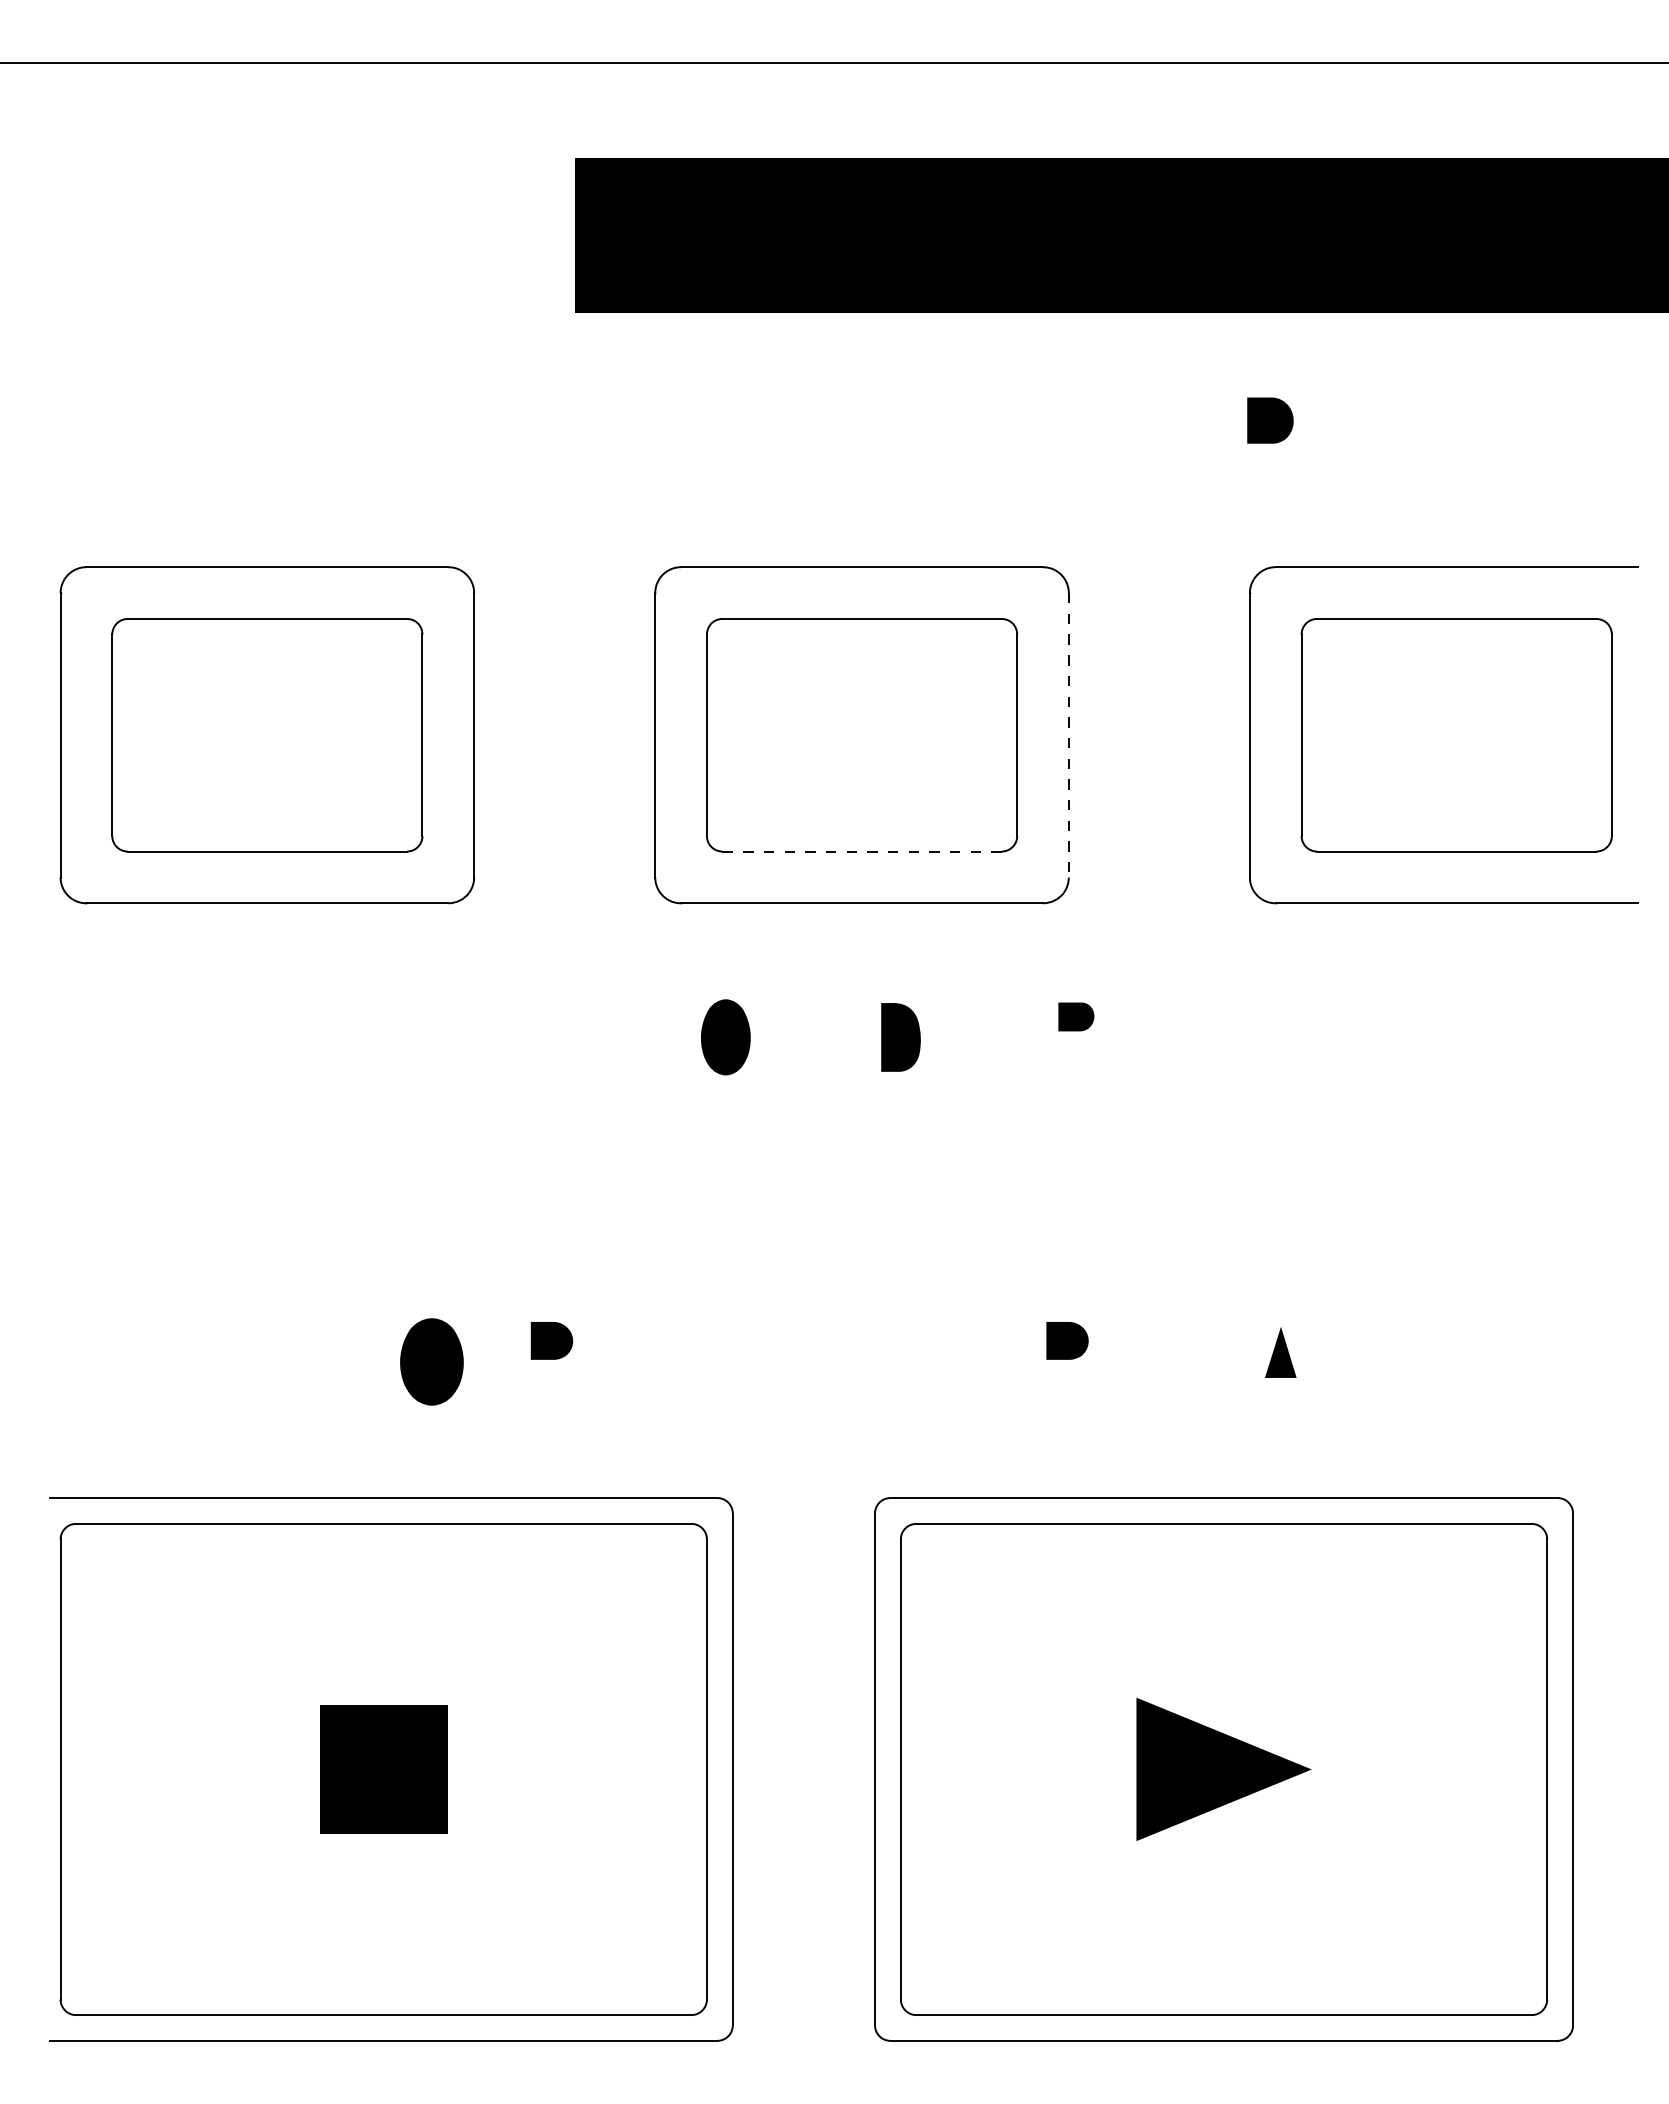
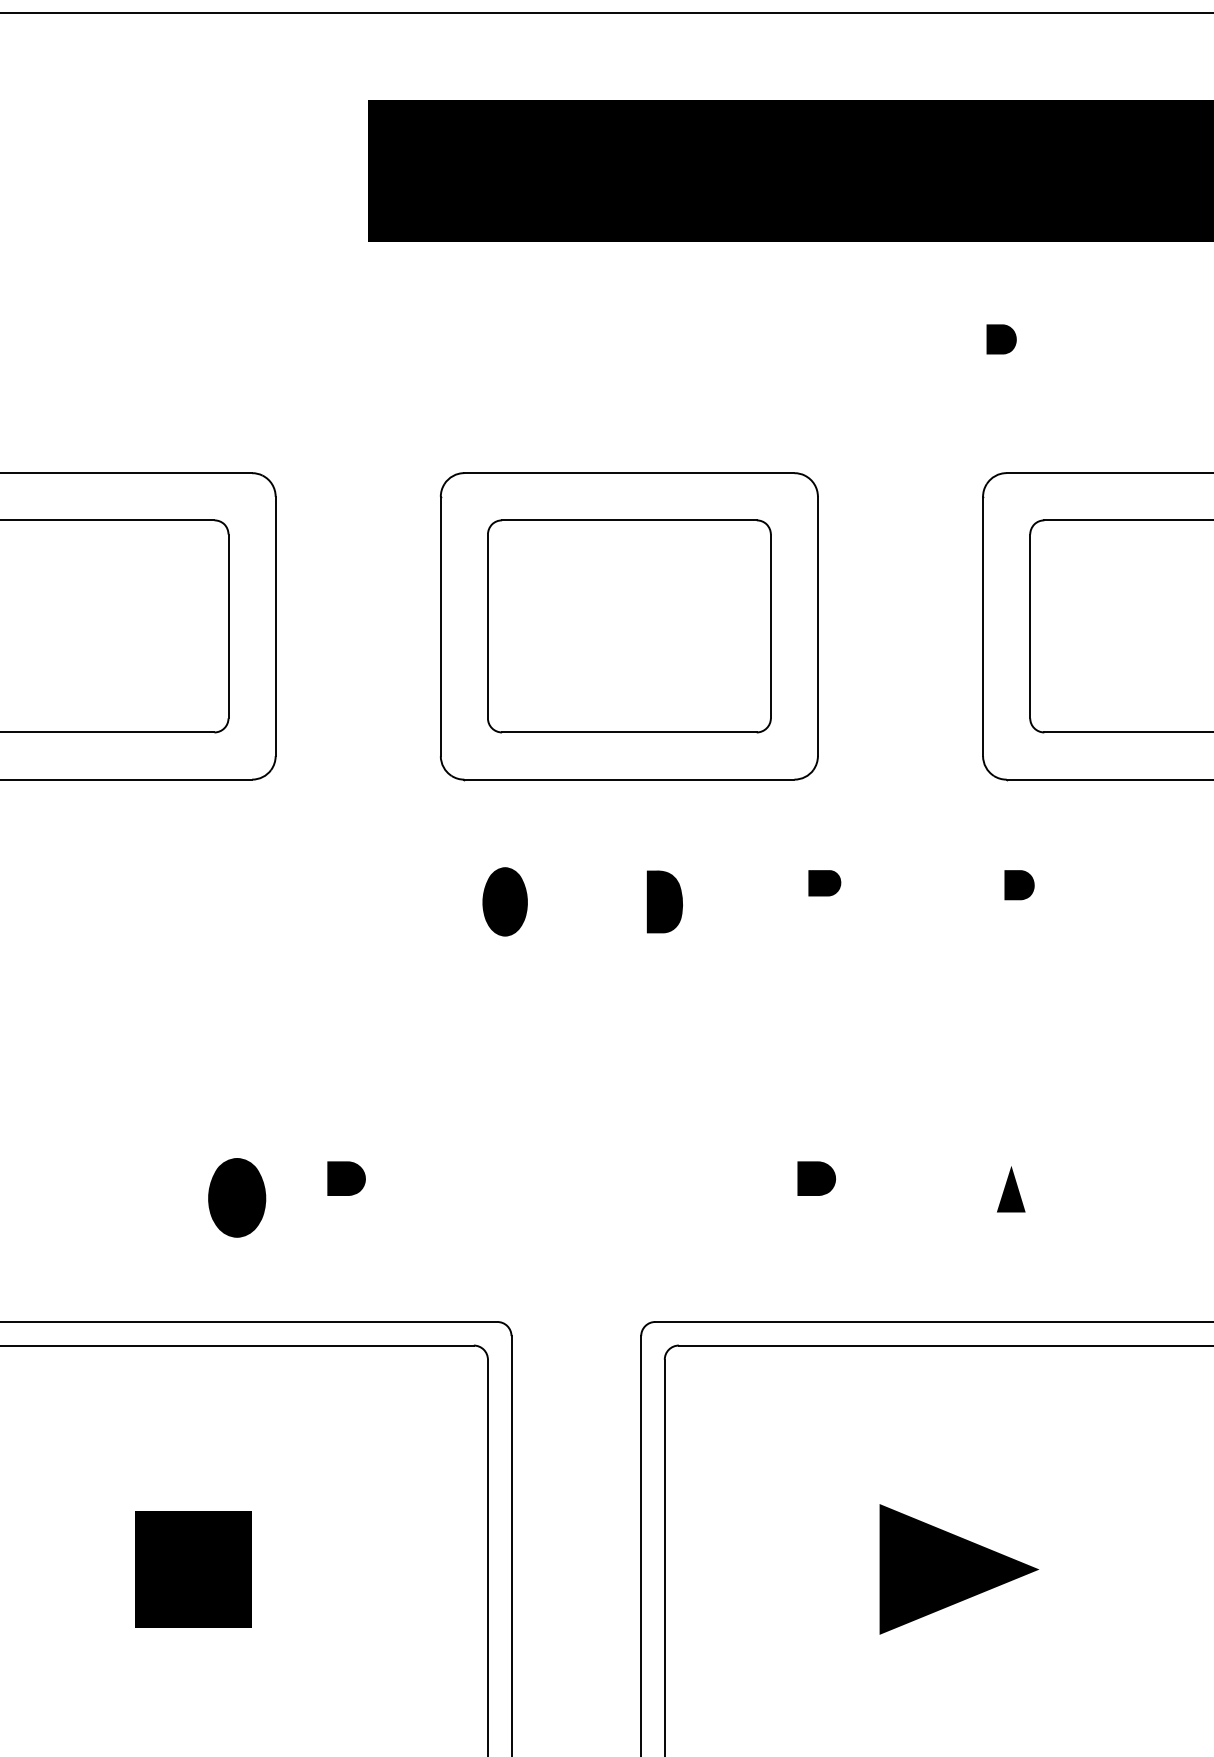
part: (1269, 420) -> (1000, 339), size x0.71
line: (1068, 735) -> (817, 626), dashed -> solid
line: (862, 851) -> (629, 732), dashed -> solid
part: (1289, 1018) -> (1019, 884), added

